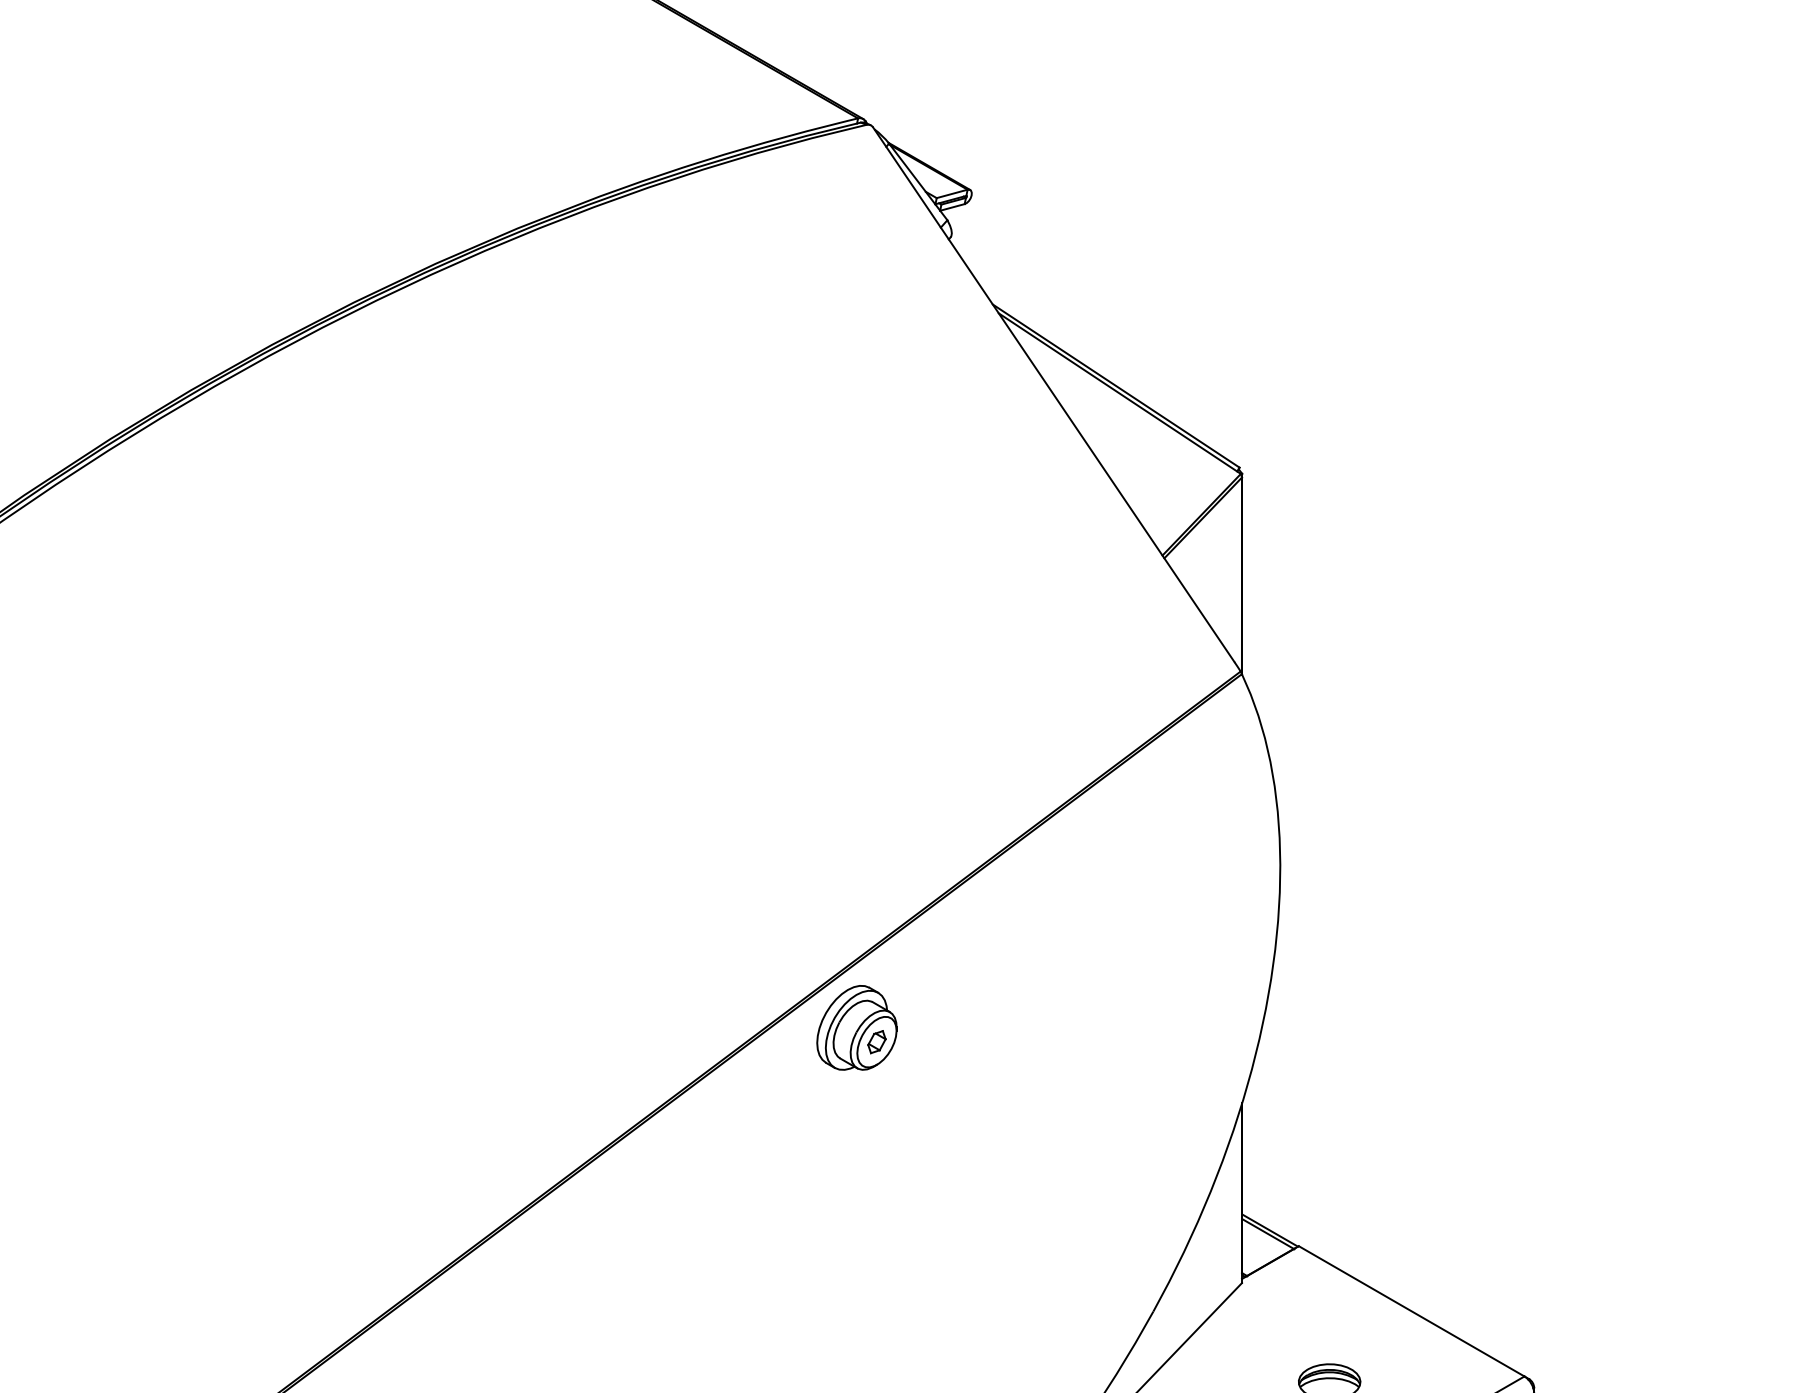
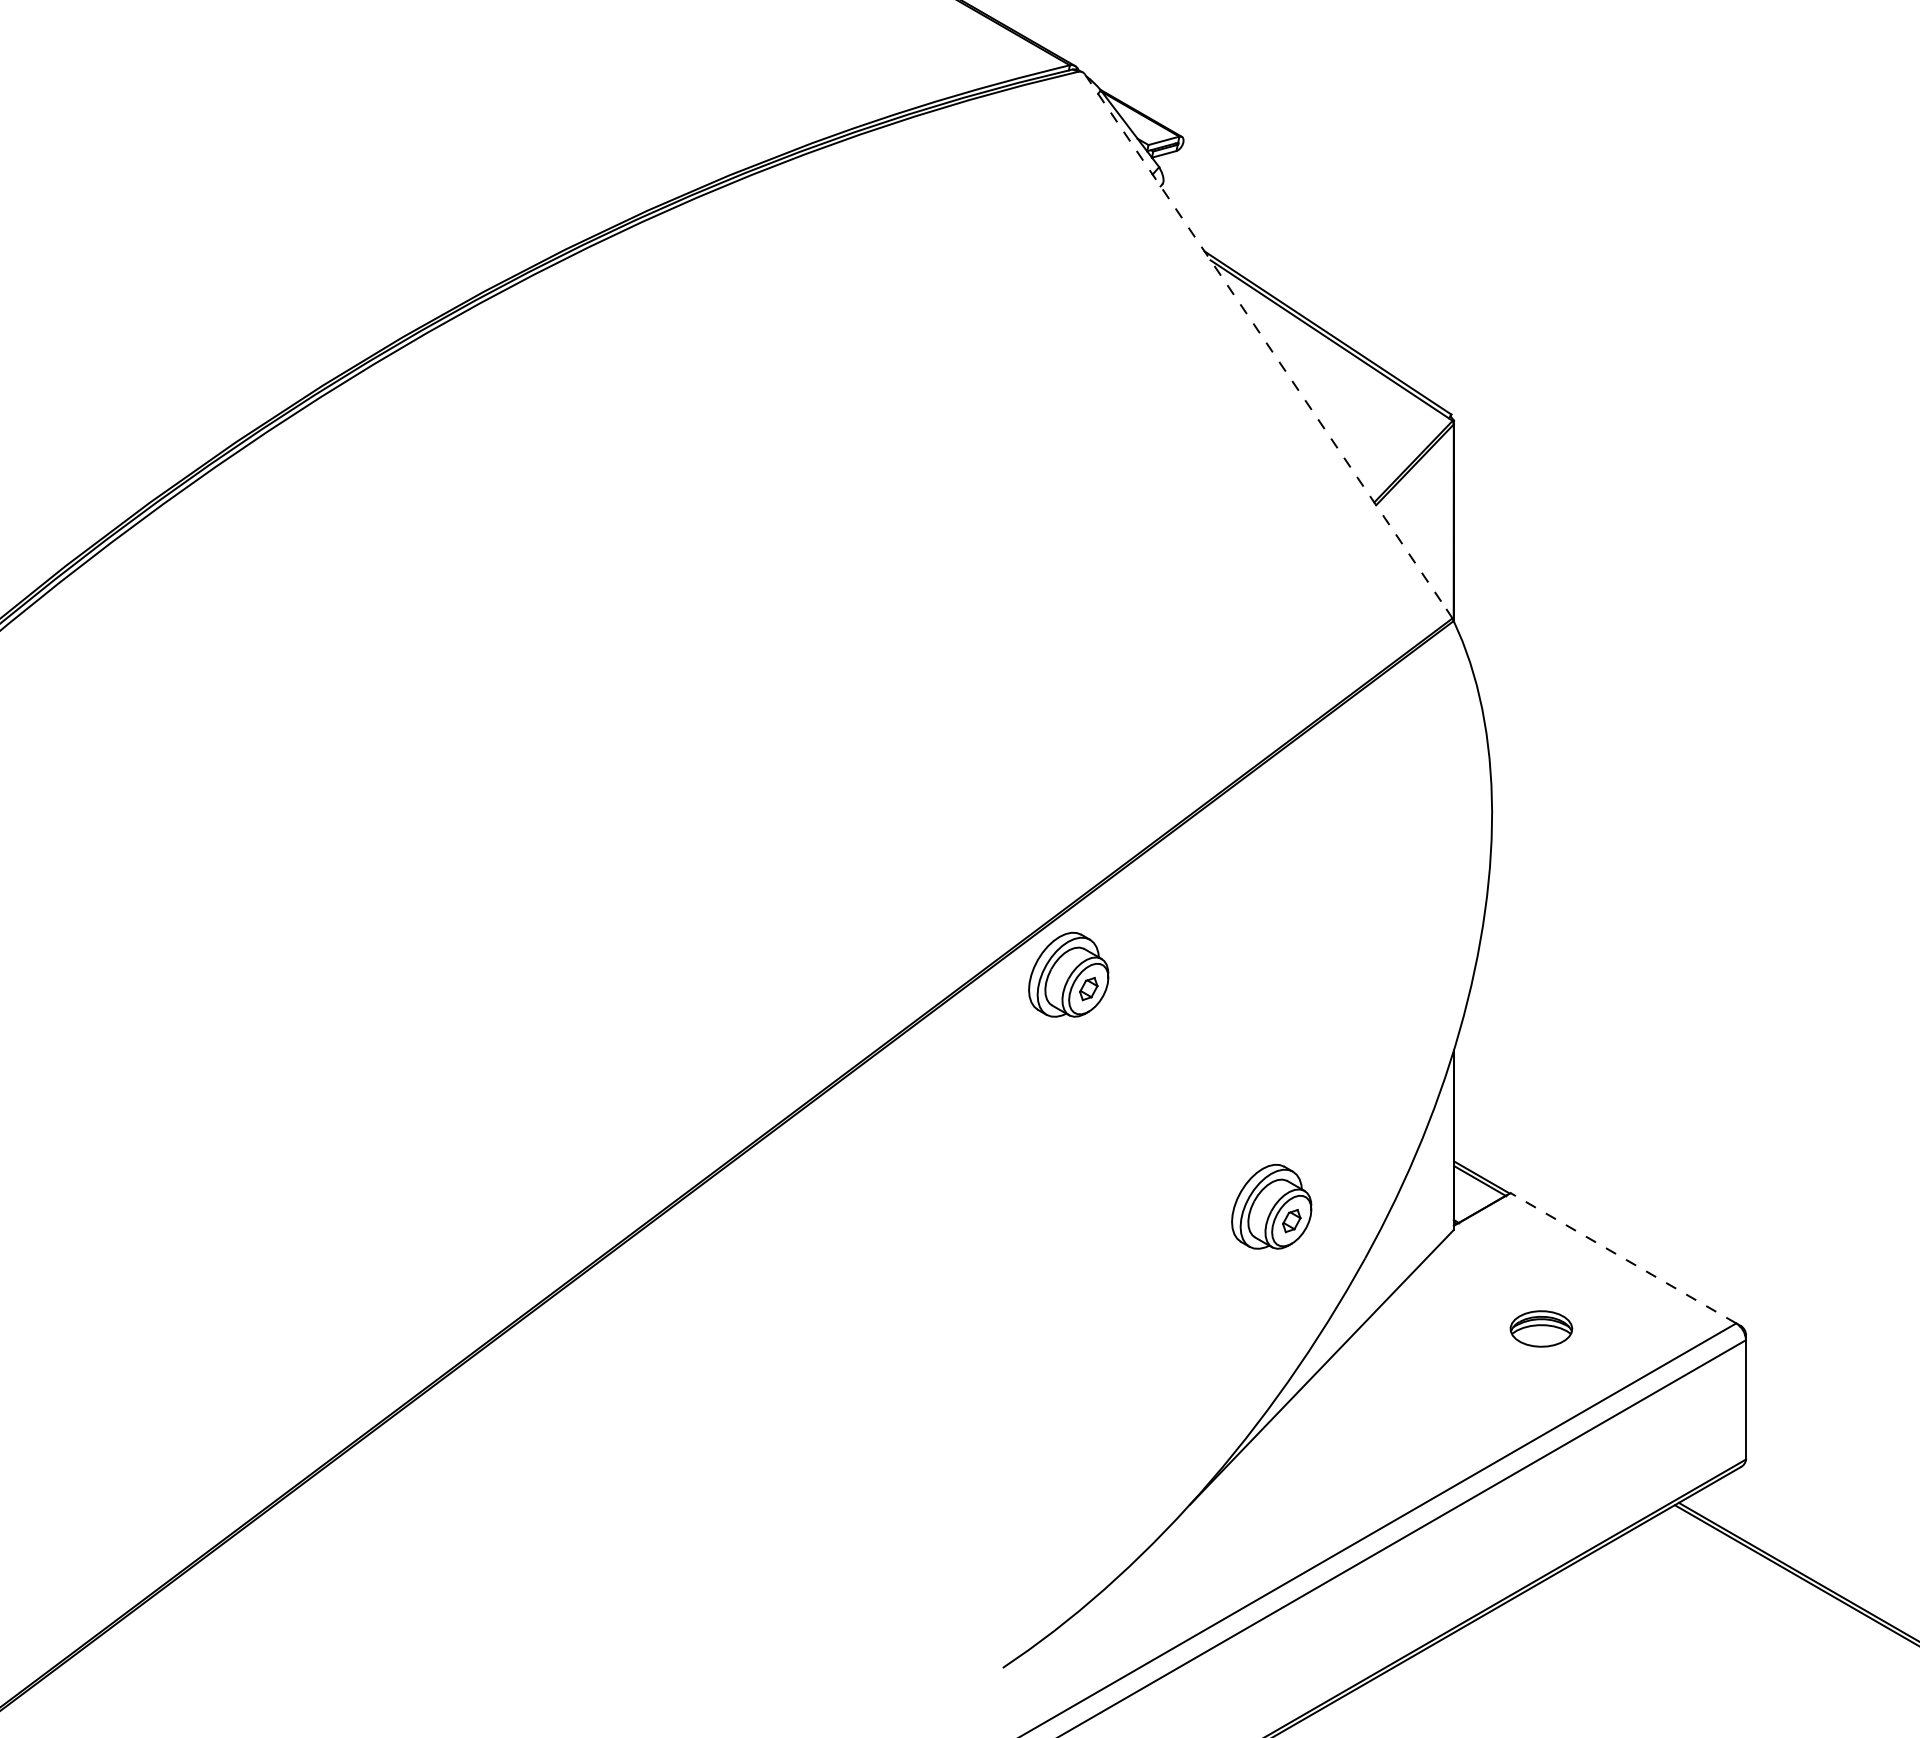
line: (1053, 394) -> (1265, 341), solid -> dashed
part: (1059, 1259) -> (1271, 1206), added
line: (1411, 1311) -> (1623, 1258), solid -> dashed

